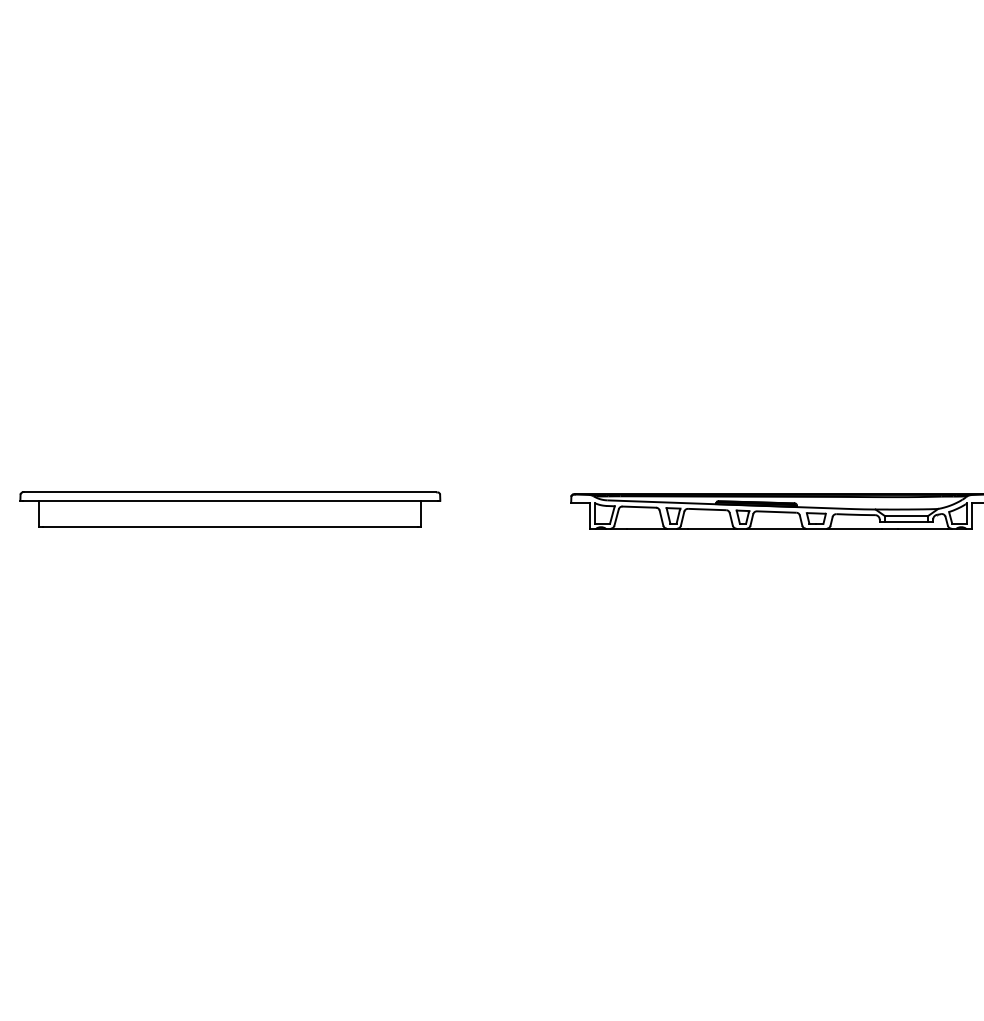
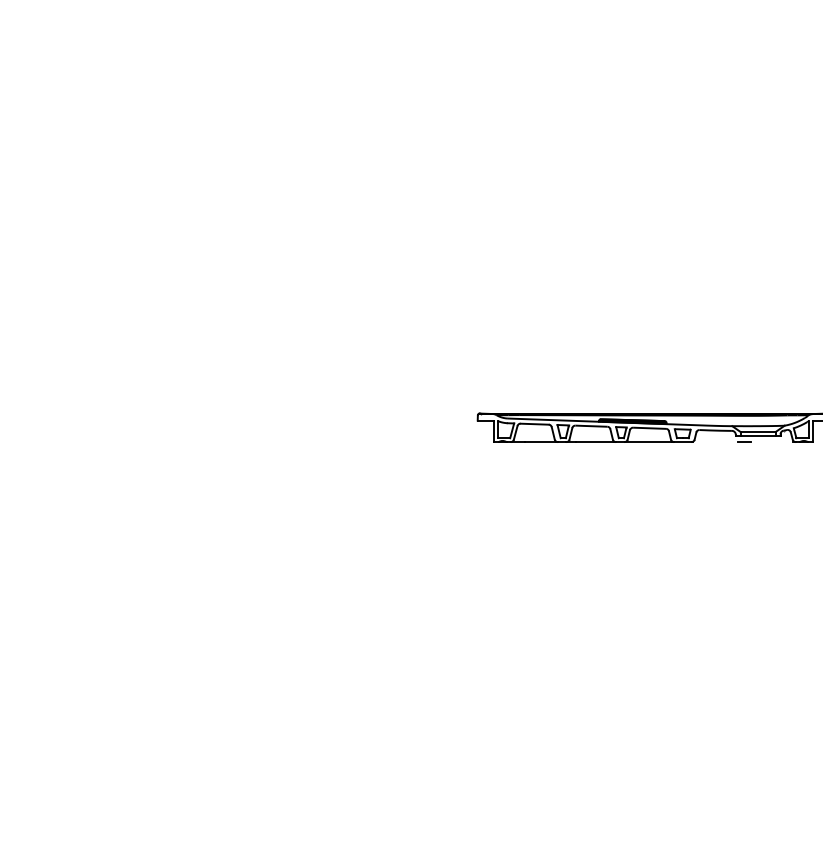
part: (230, 508) -> (192, 425), removed
line: (855, 529) -> (715, 442), removed
line: (922, 529) -> (771, 442), removed

